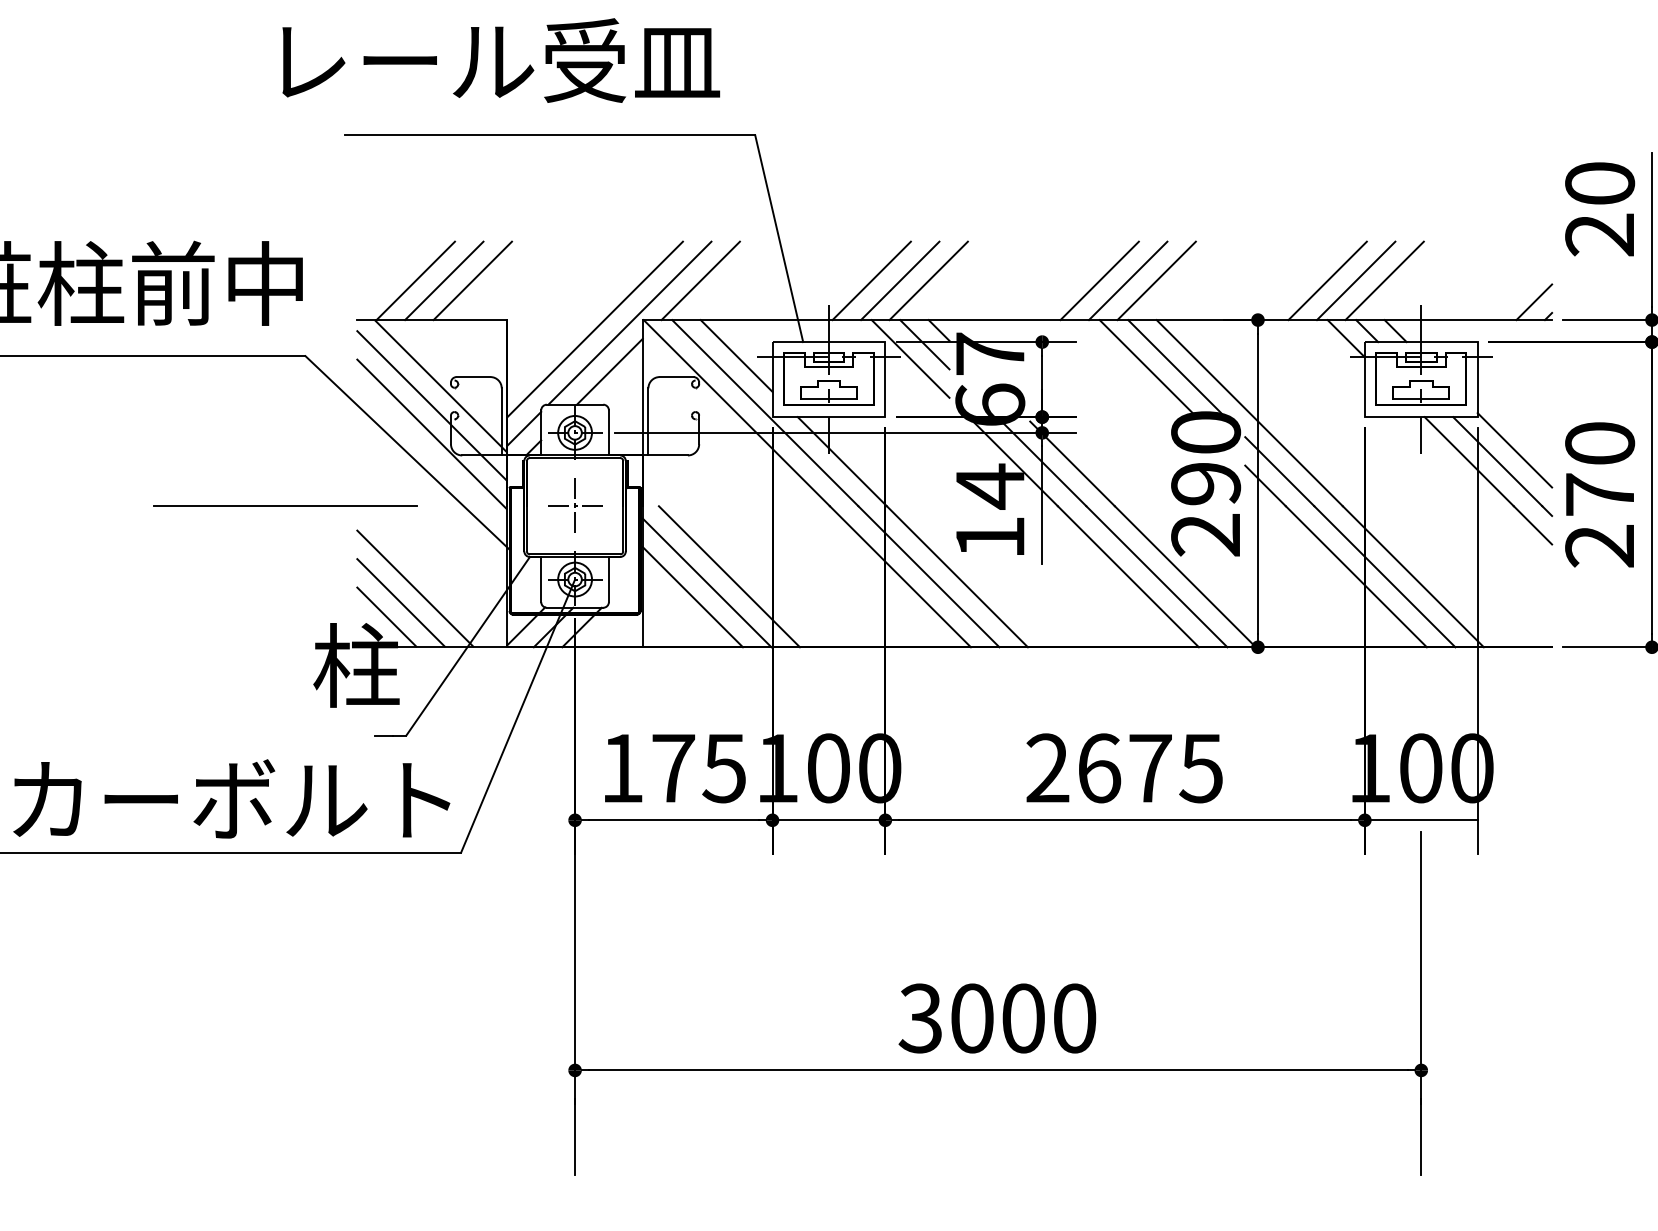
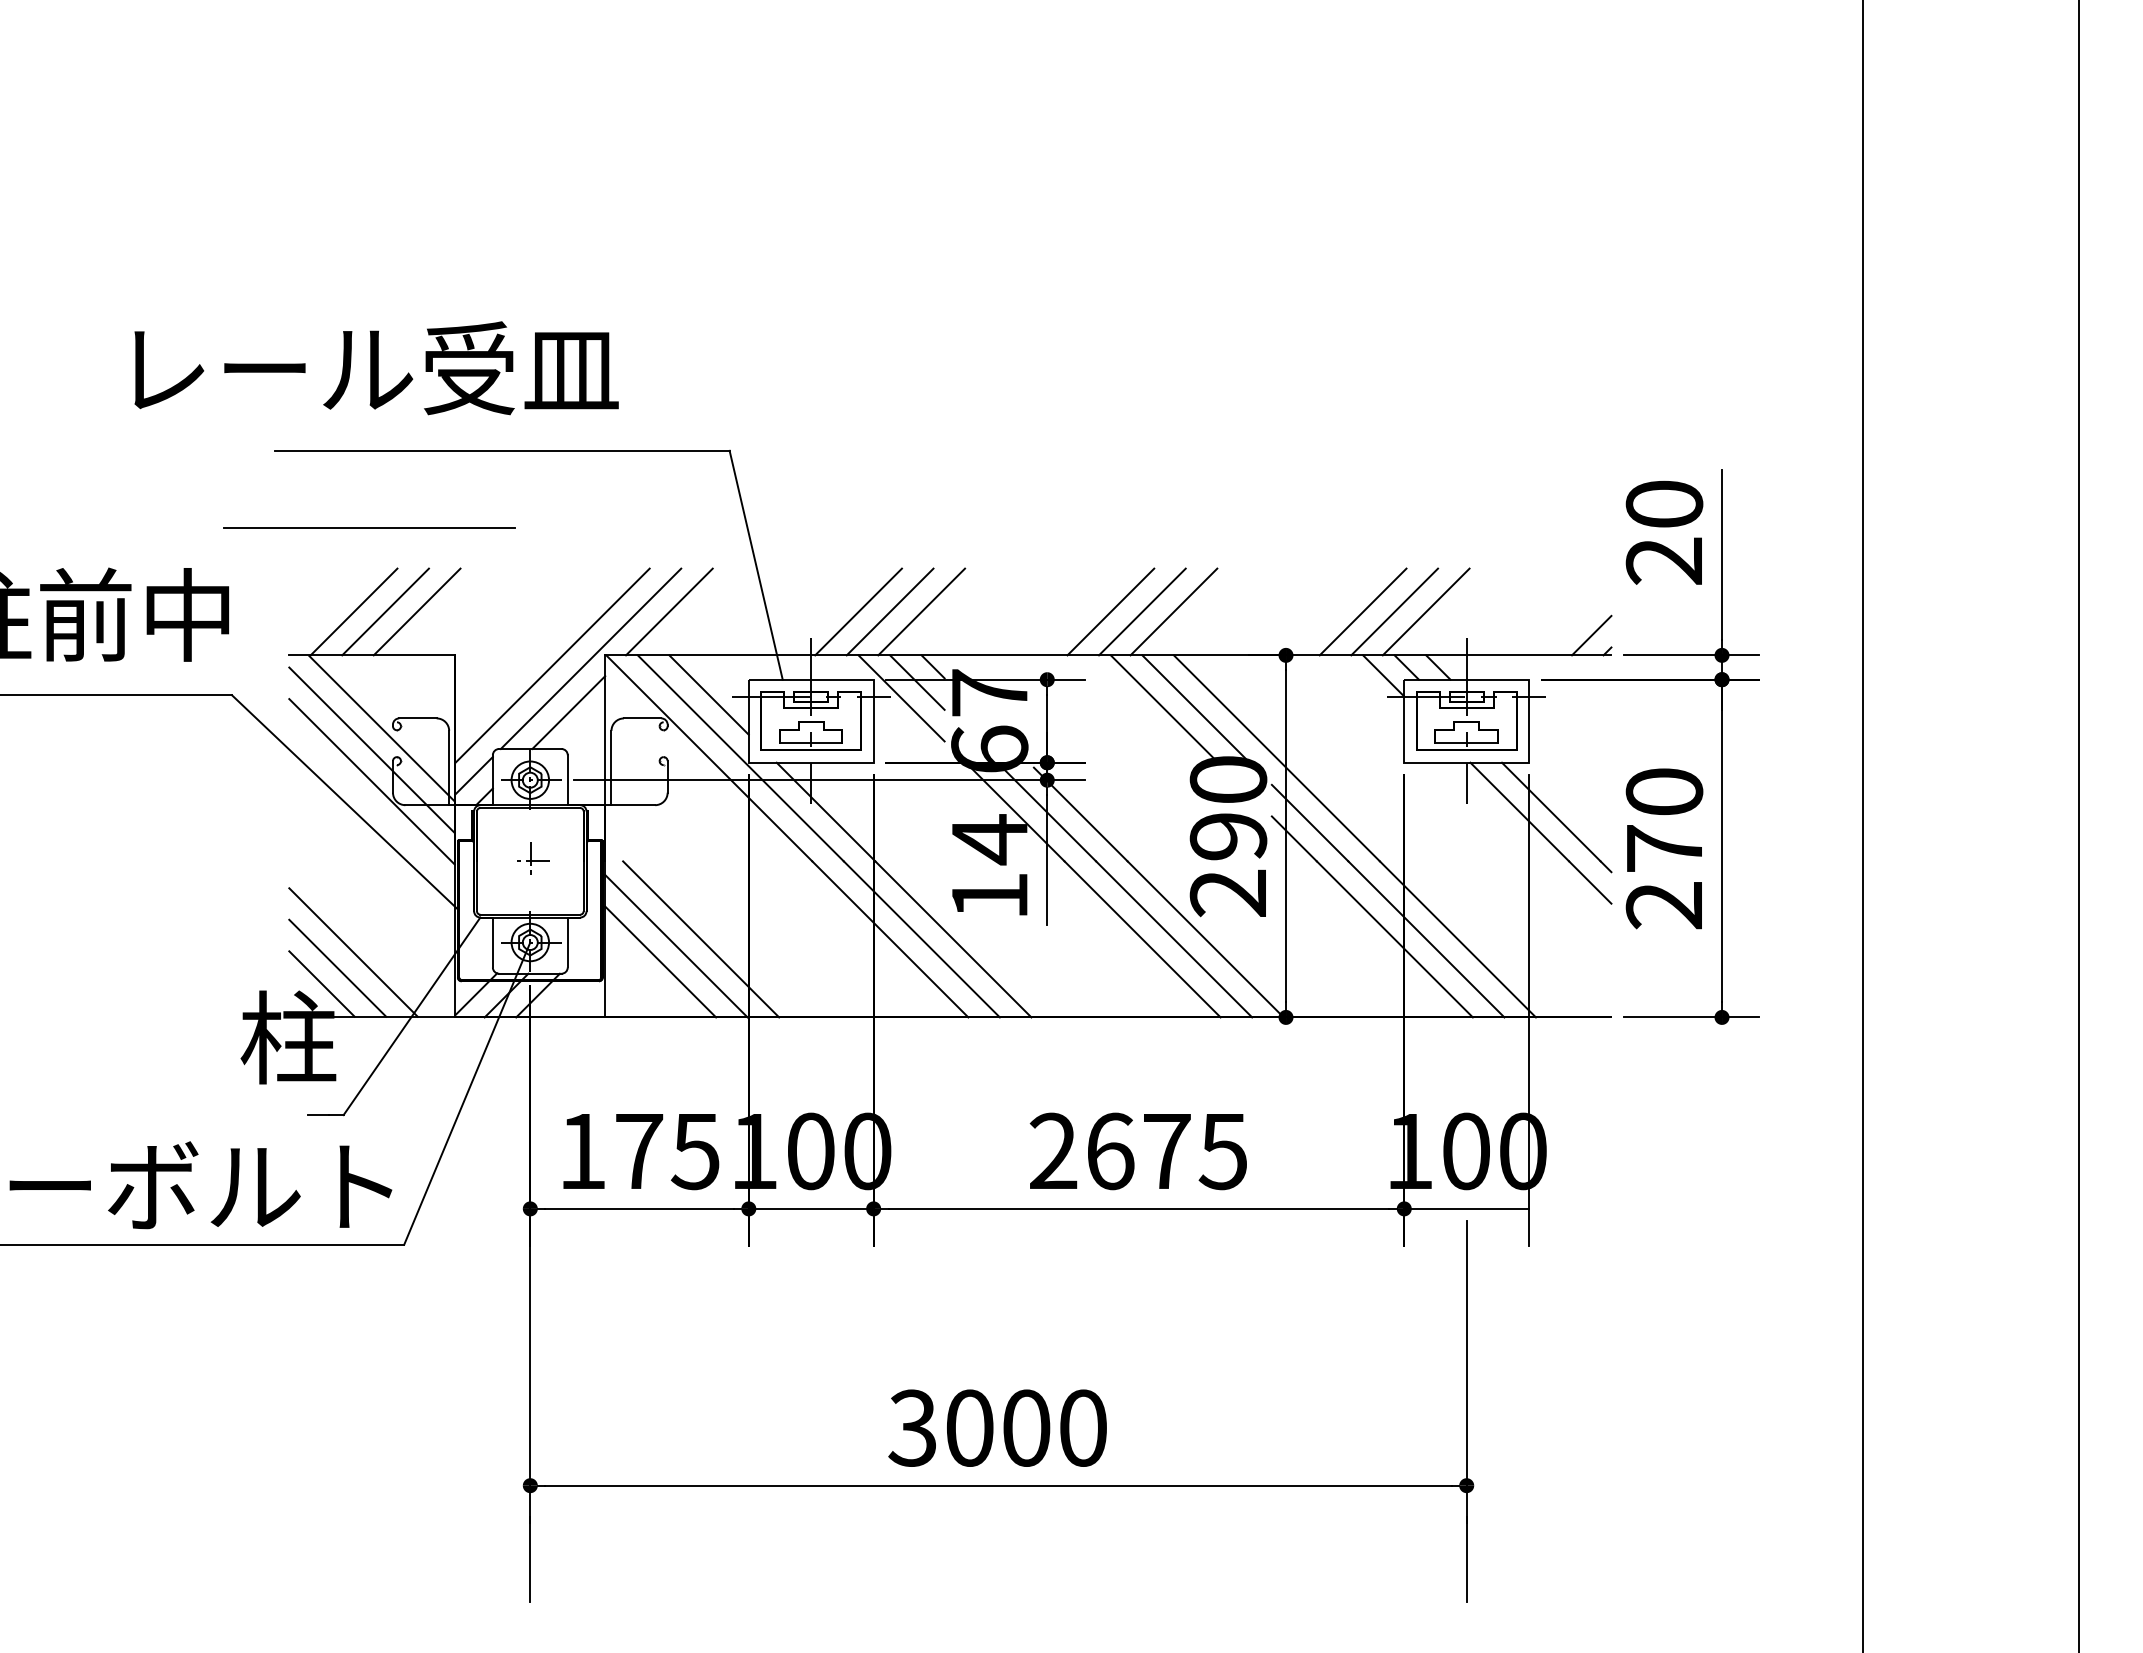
text: (501, 60) -> (376, 368), moved
line: (1515, 450) -> (1570, 799), removed
line: (286, 505) -> (369, 527), moved
part: (576, 505) -> (531, 860), size x0.6

